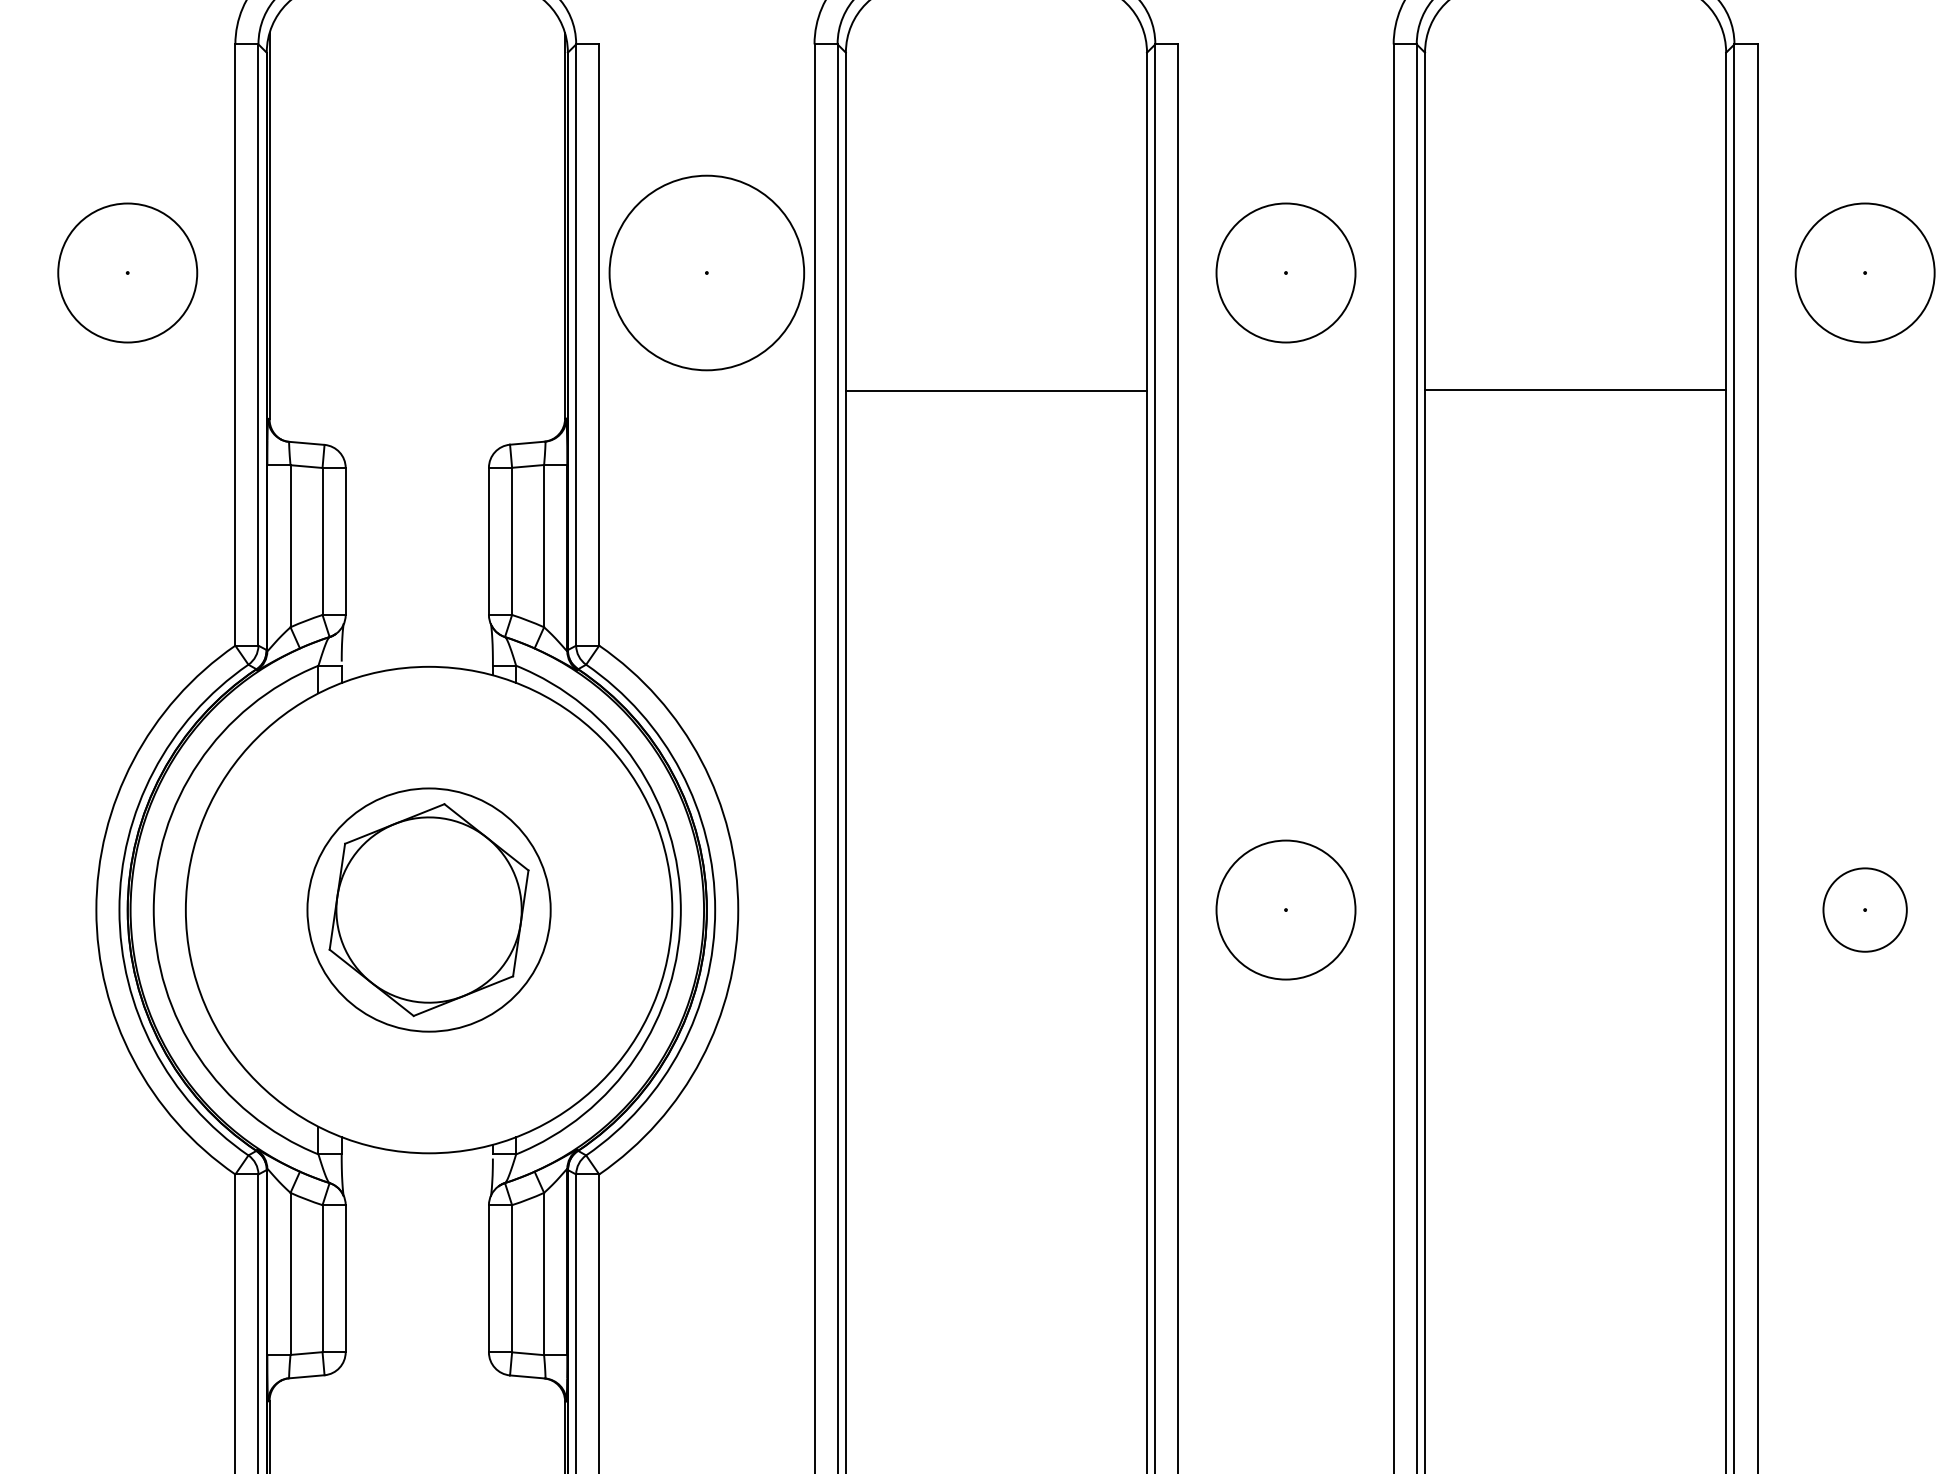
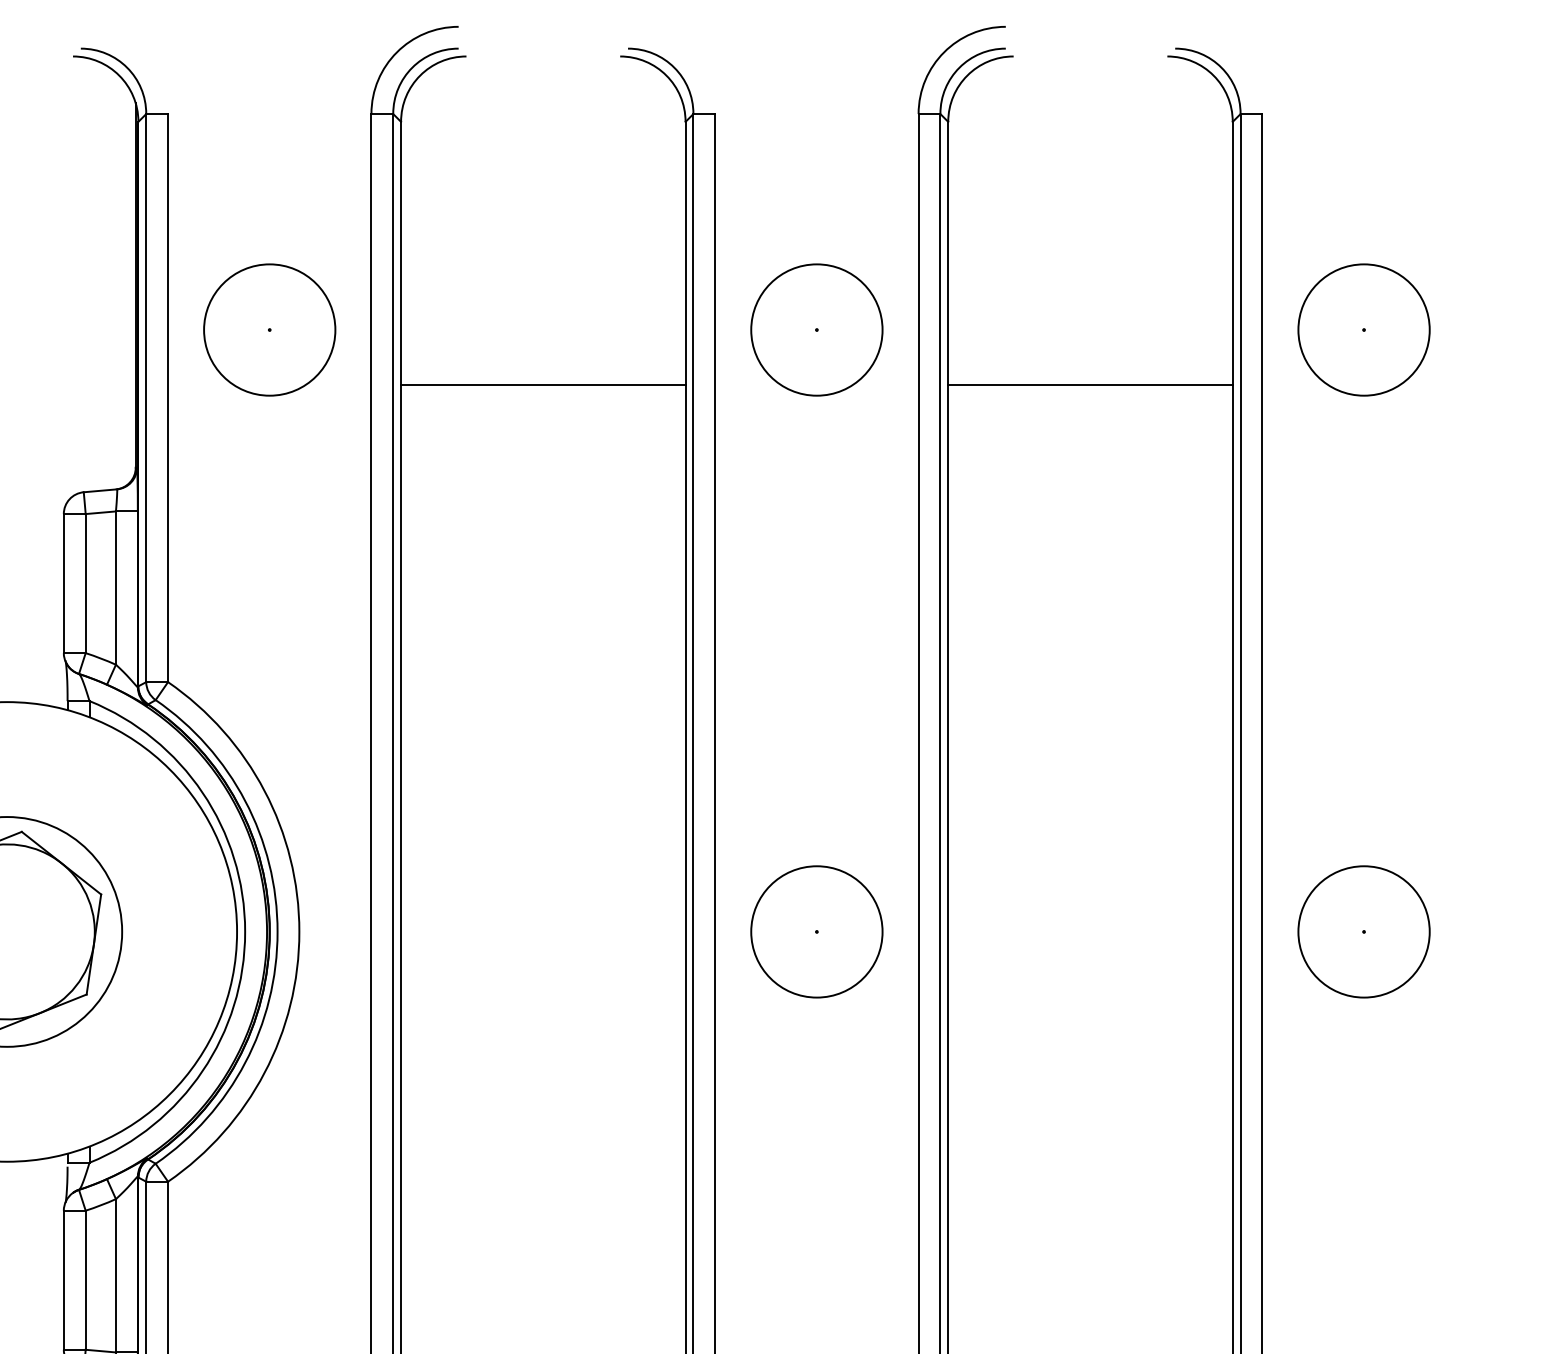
circle: (706, 272) -> (269, 329), size x0.71
line: (1575, 389) -> (1090, 384), moved
line: (996, 390) -> (543, 384), moved
circle: (1864, 909) -> (1363, 931), size x1.67

